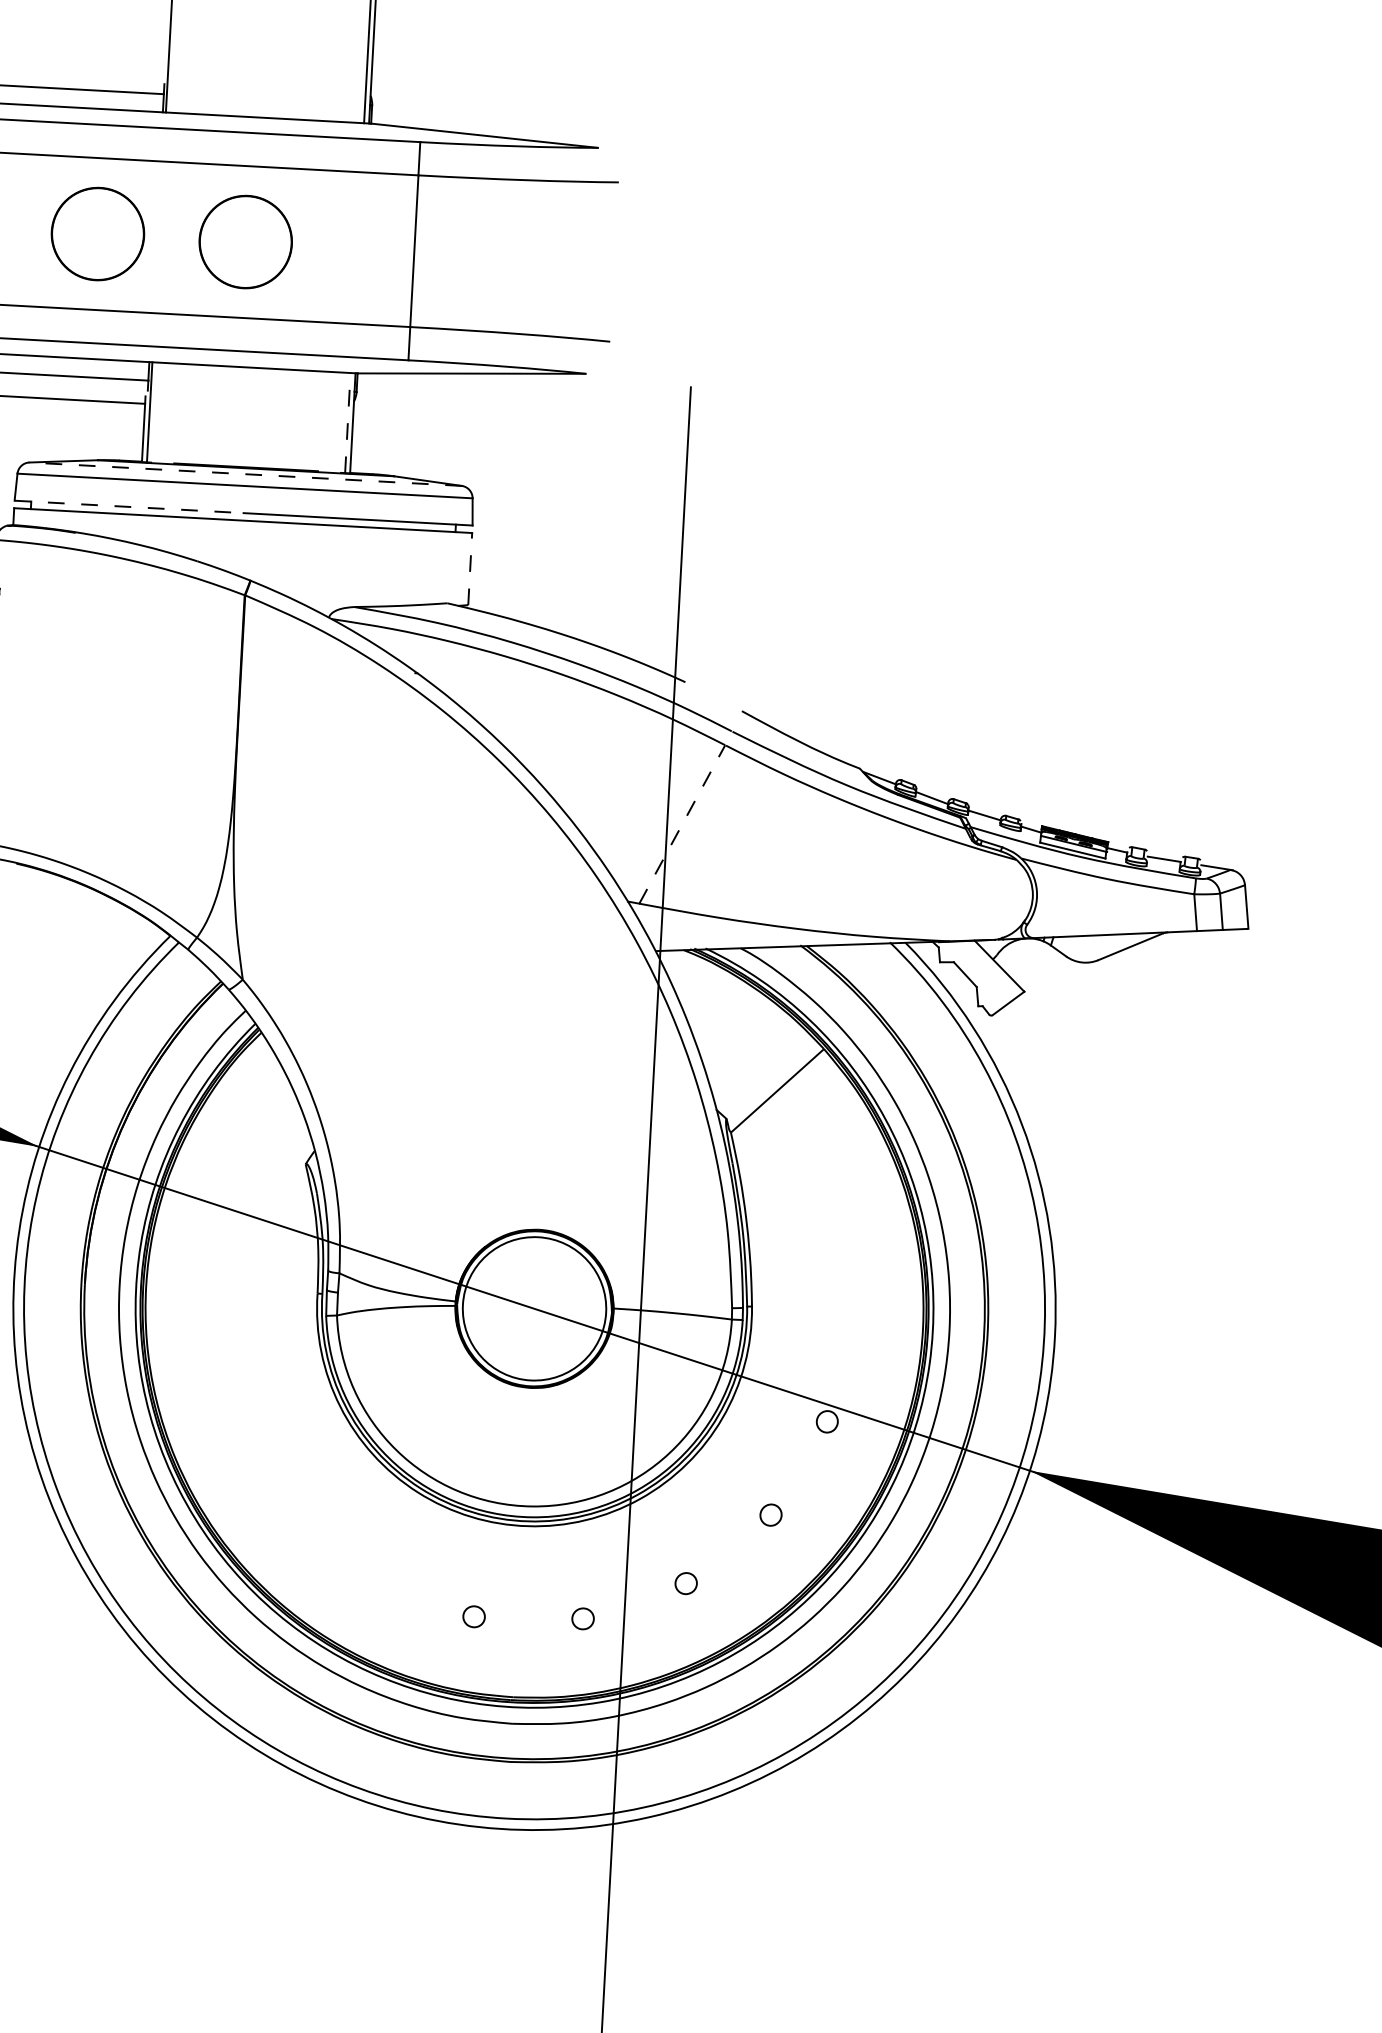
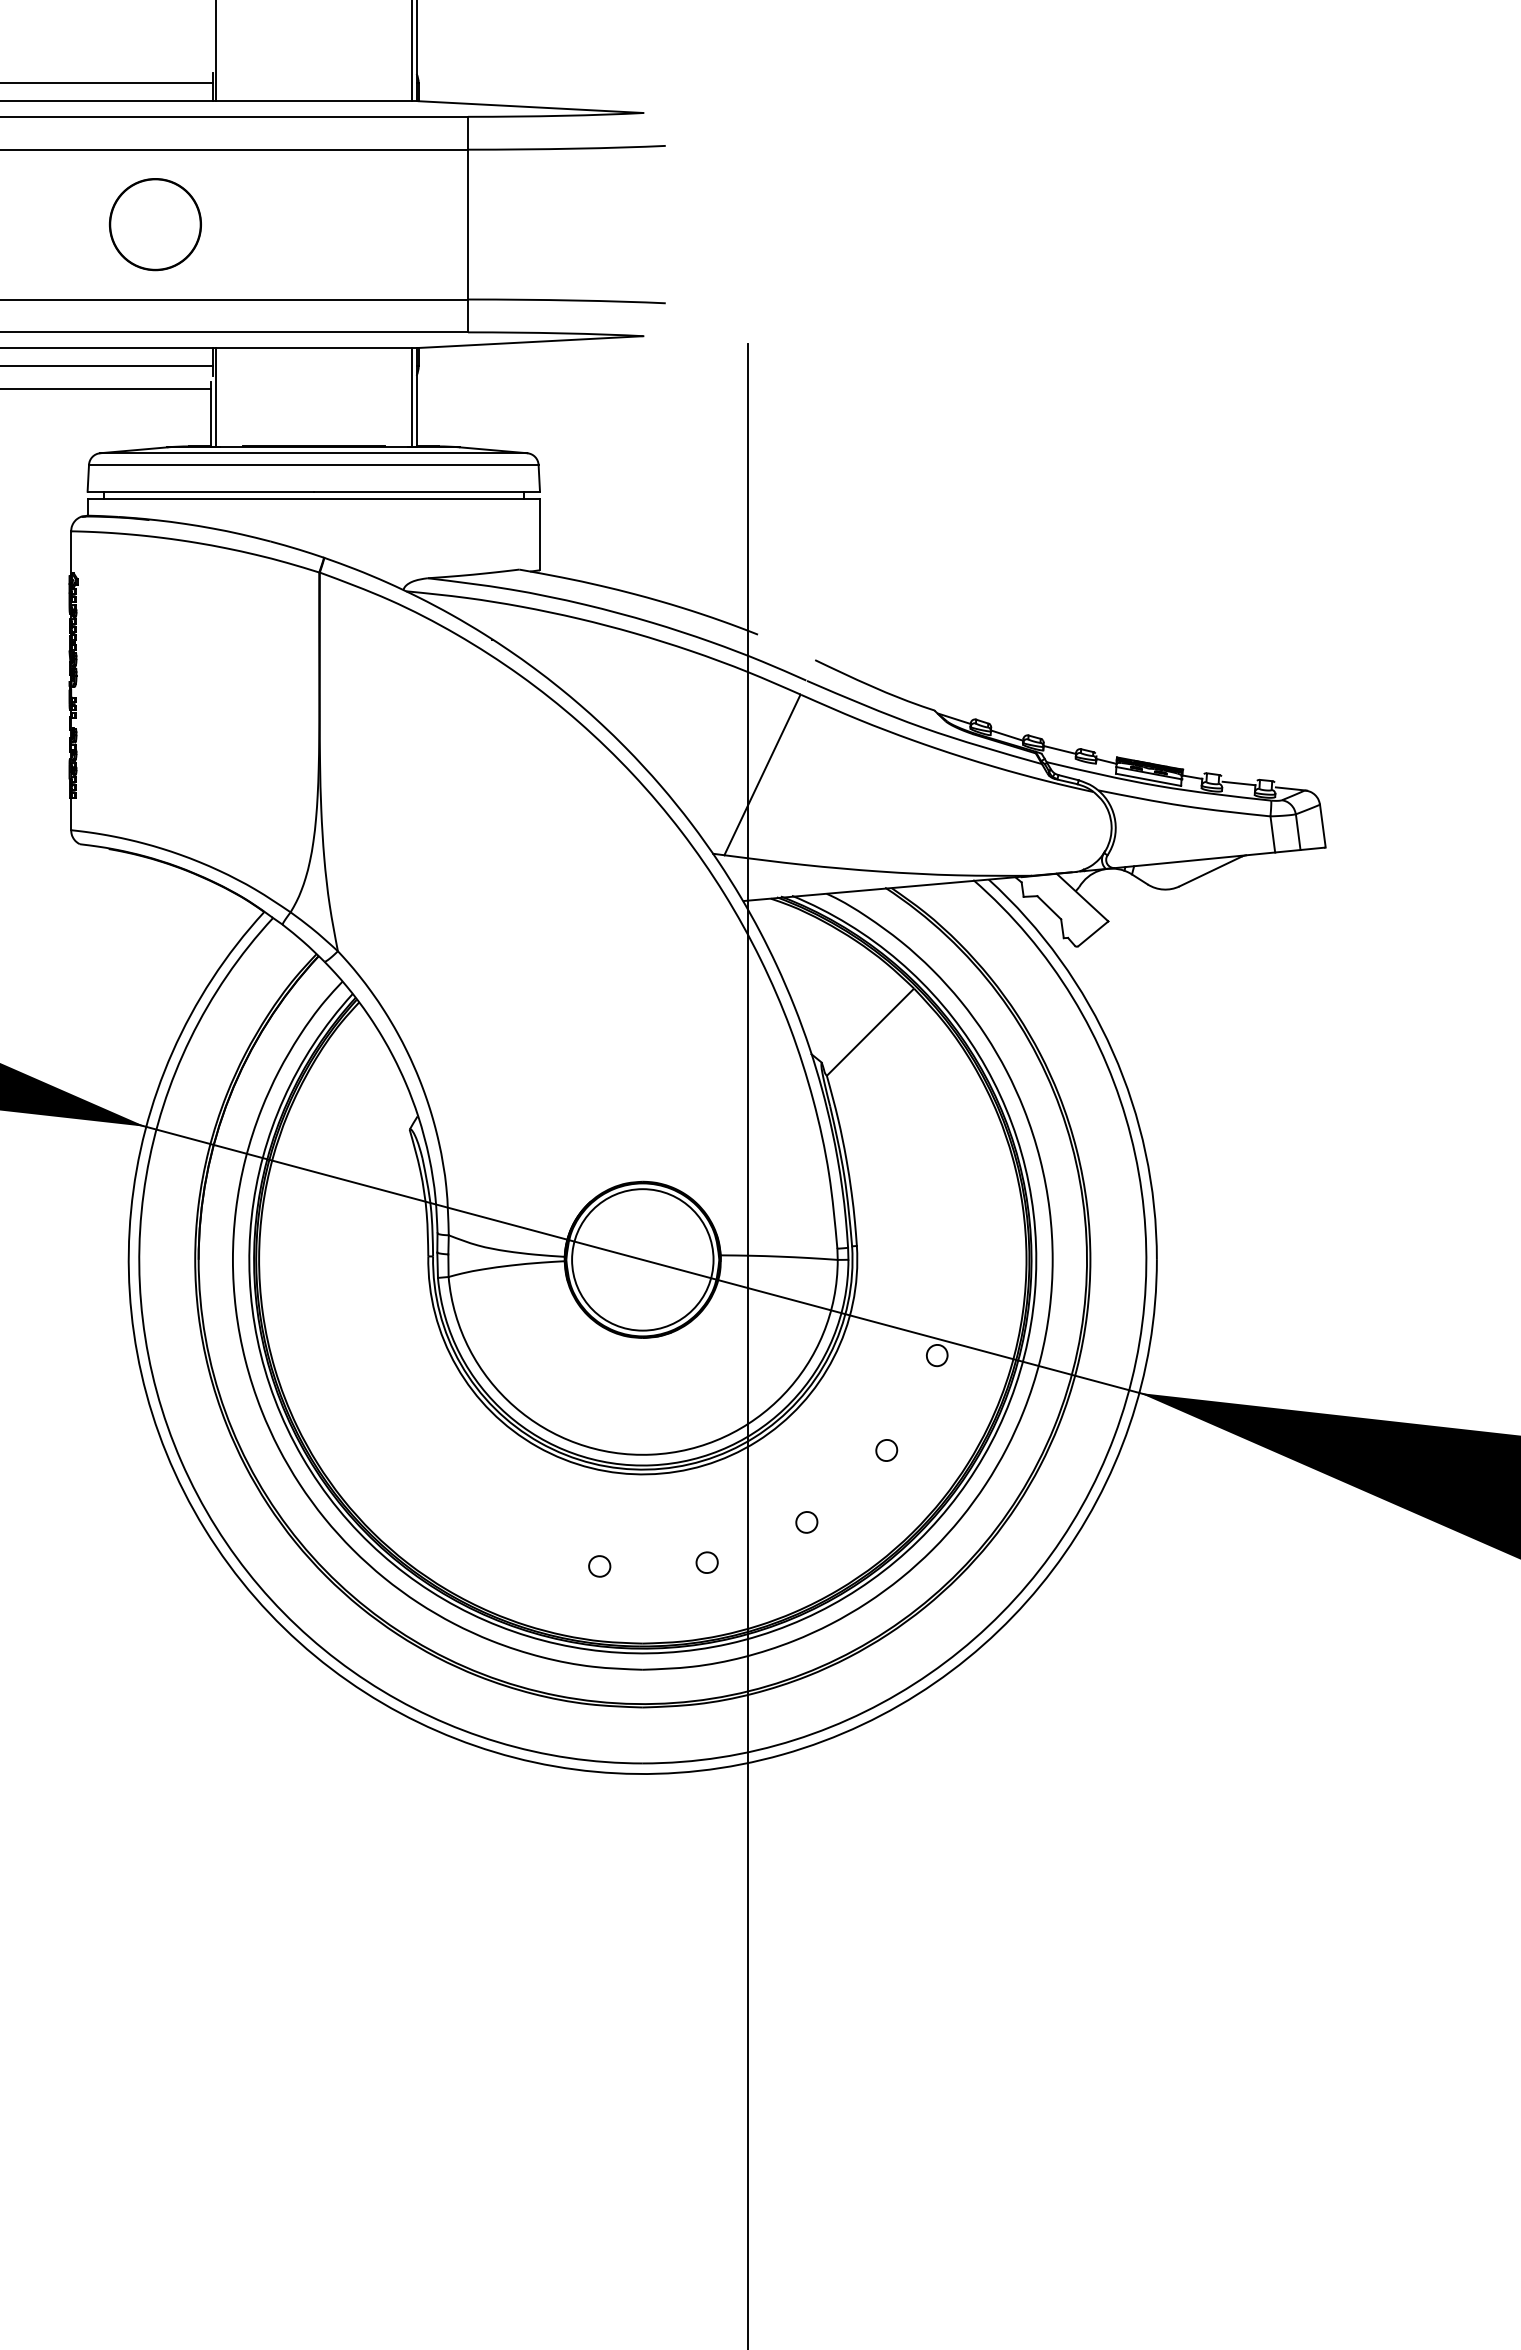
circle: (244, 241) -> (300, 224), removed
line: (347, 422) -> (411, 396), dashed -> solid
line: (245, 474) -> (313, 453), dashed -> solid
line: (129, 506) -> (201, 491), dashed -> solid
line: (470, 568) -> (540, 534), dashed -> solid
line: (682, 824) -> (762, 774), dashed -> solid

